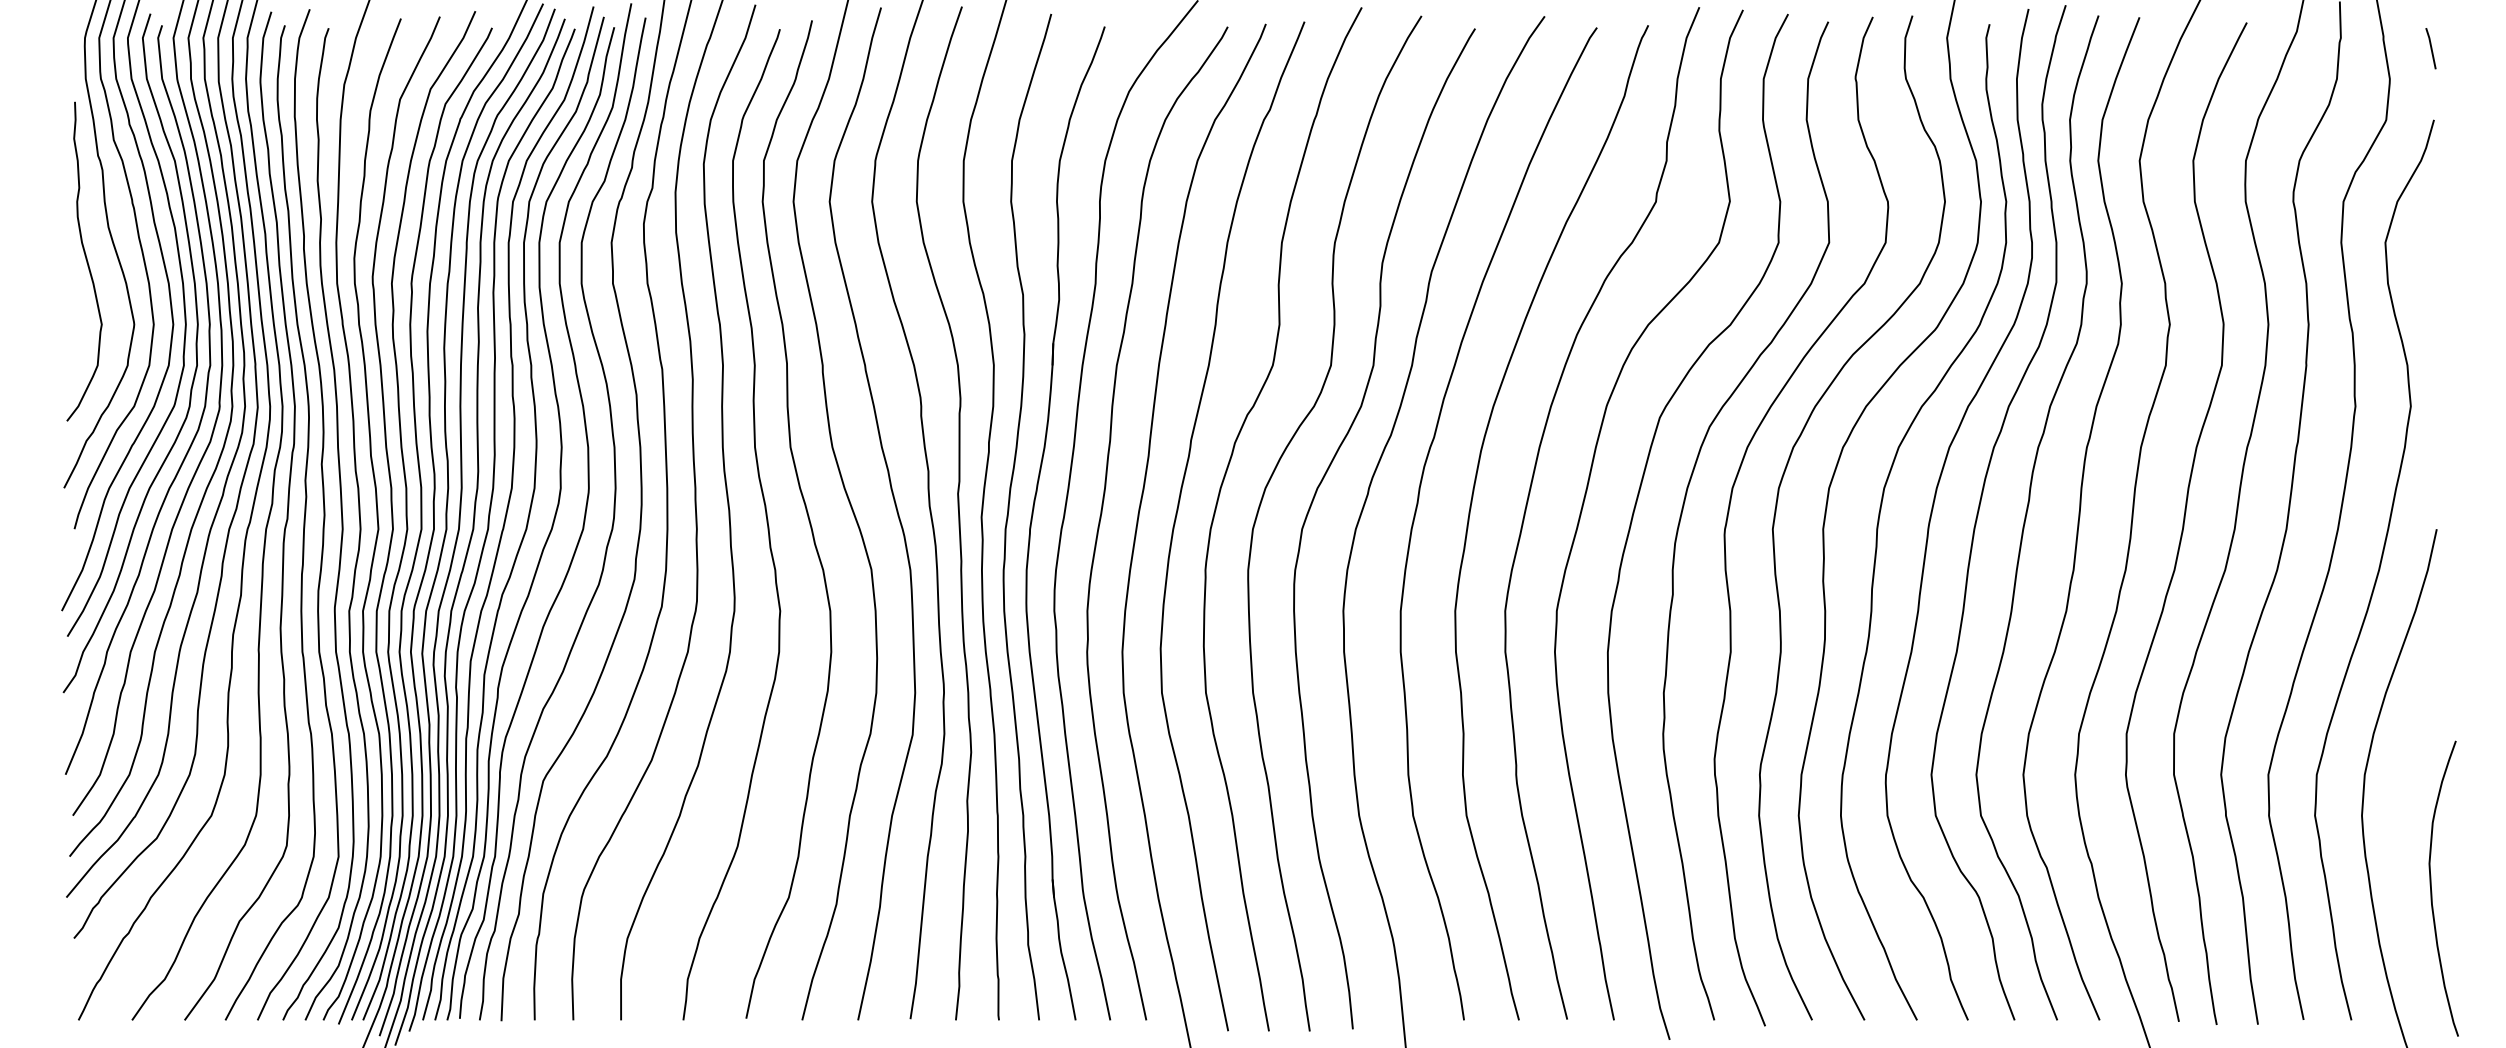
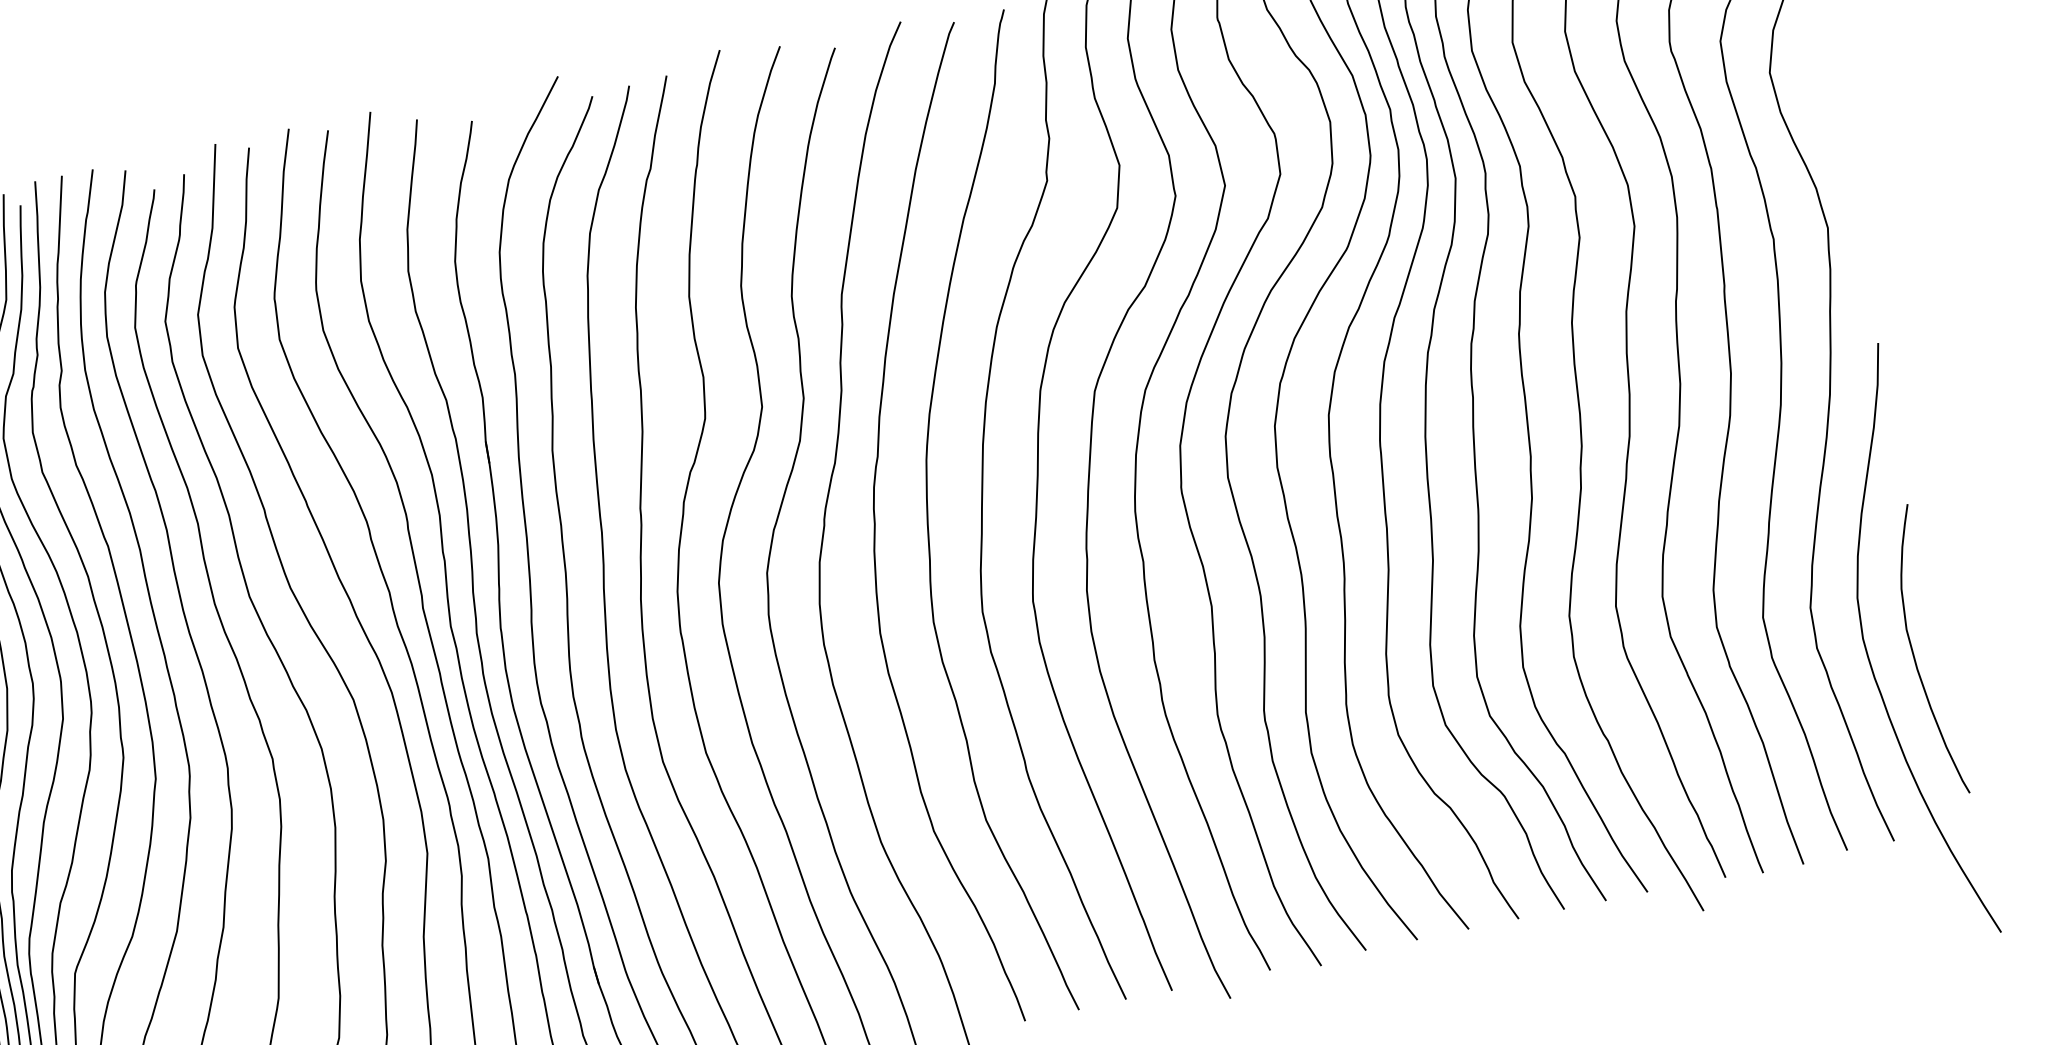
curve: (2432, 891) -> (1915, 656), moved

